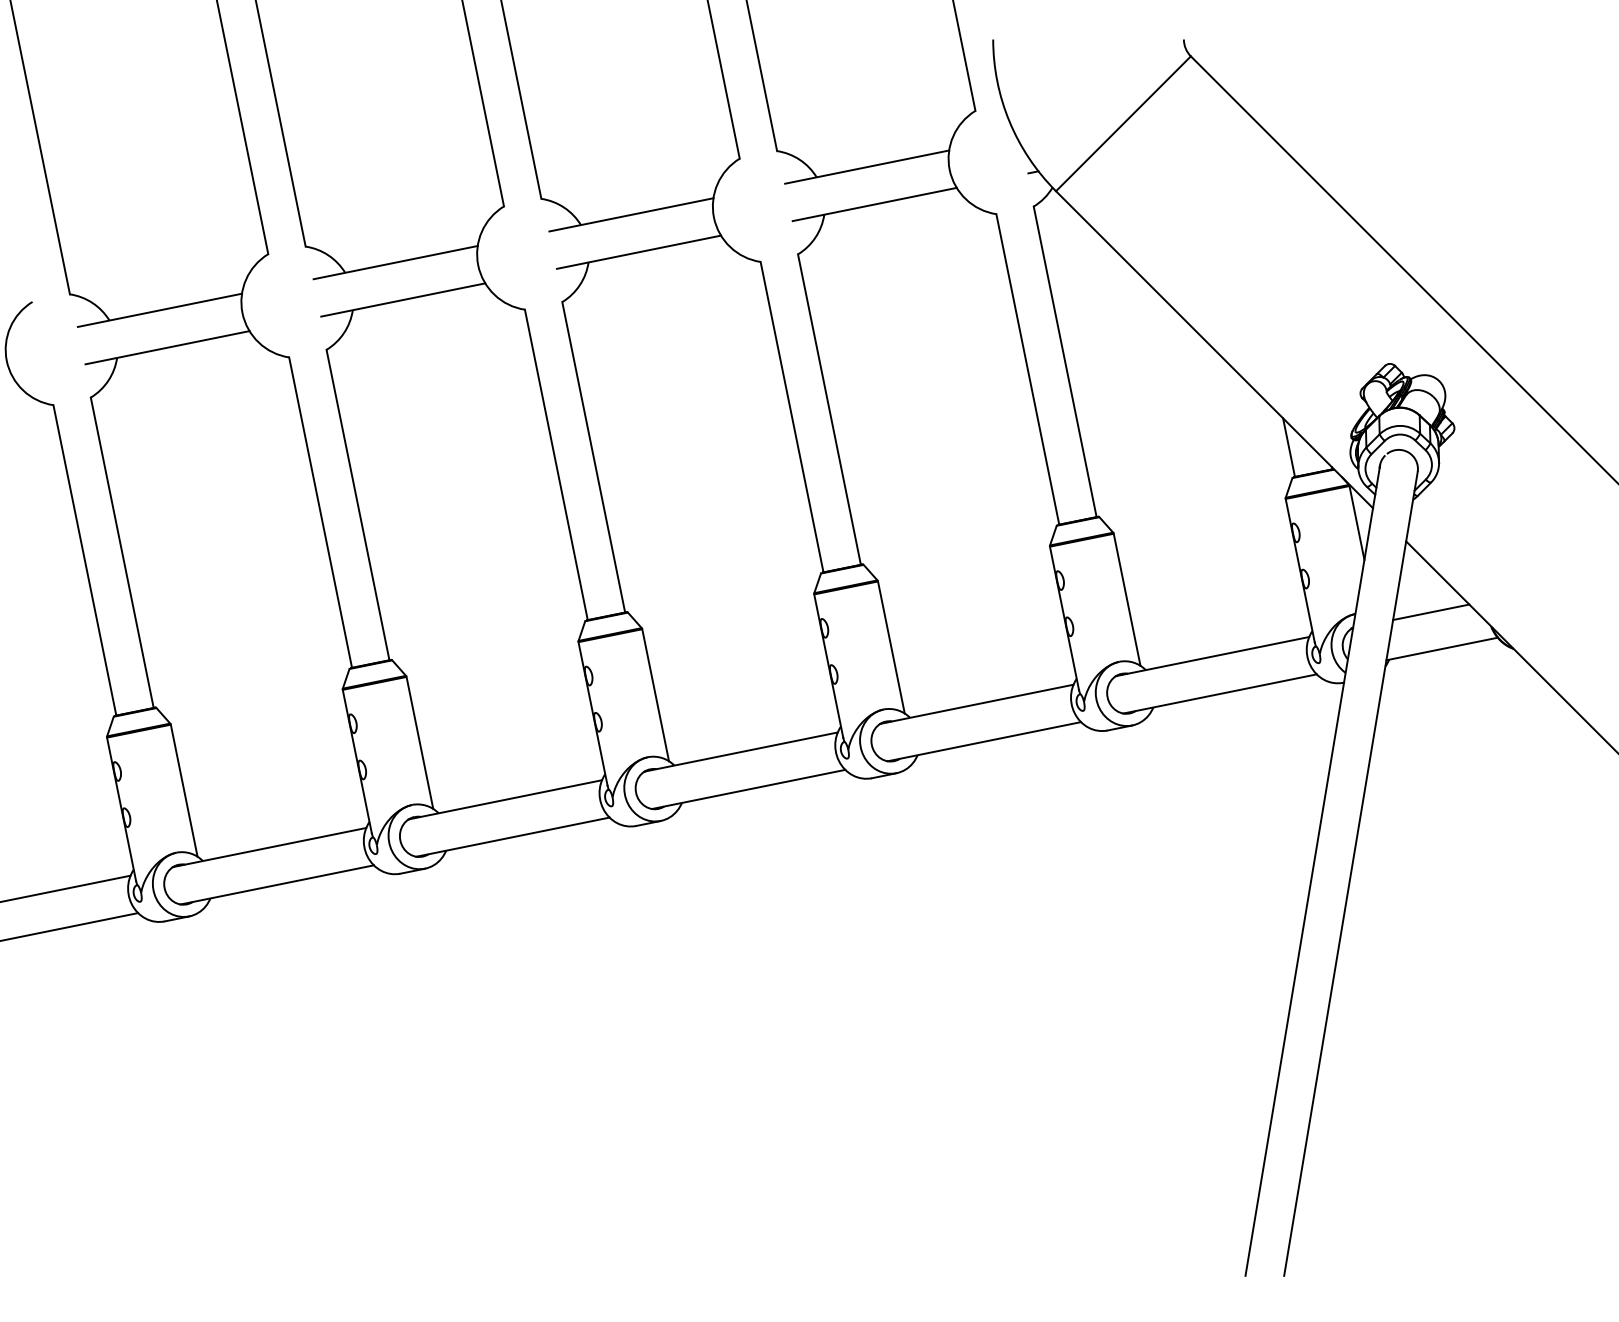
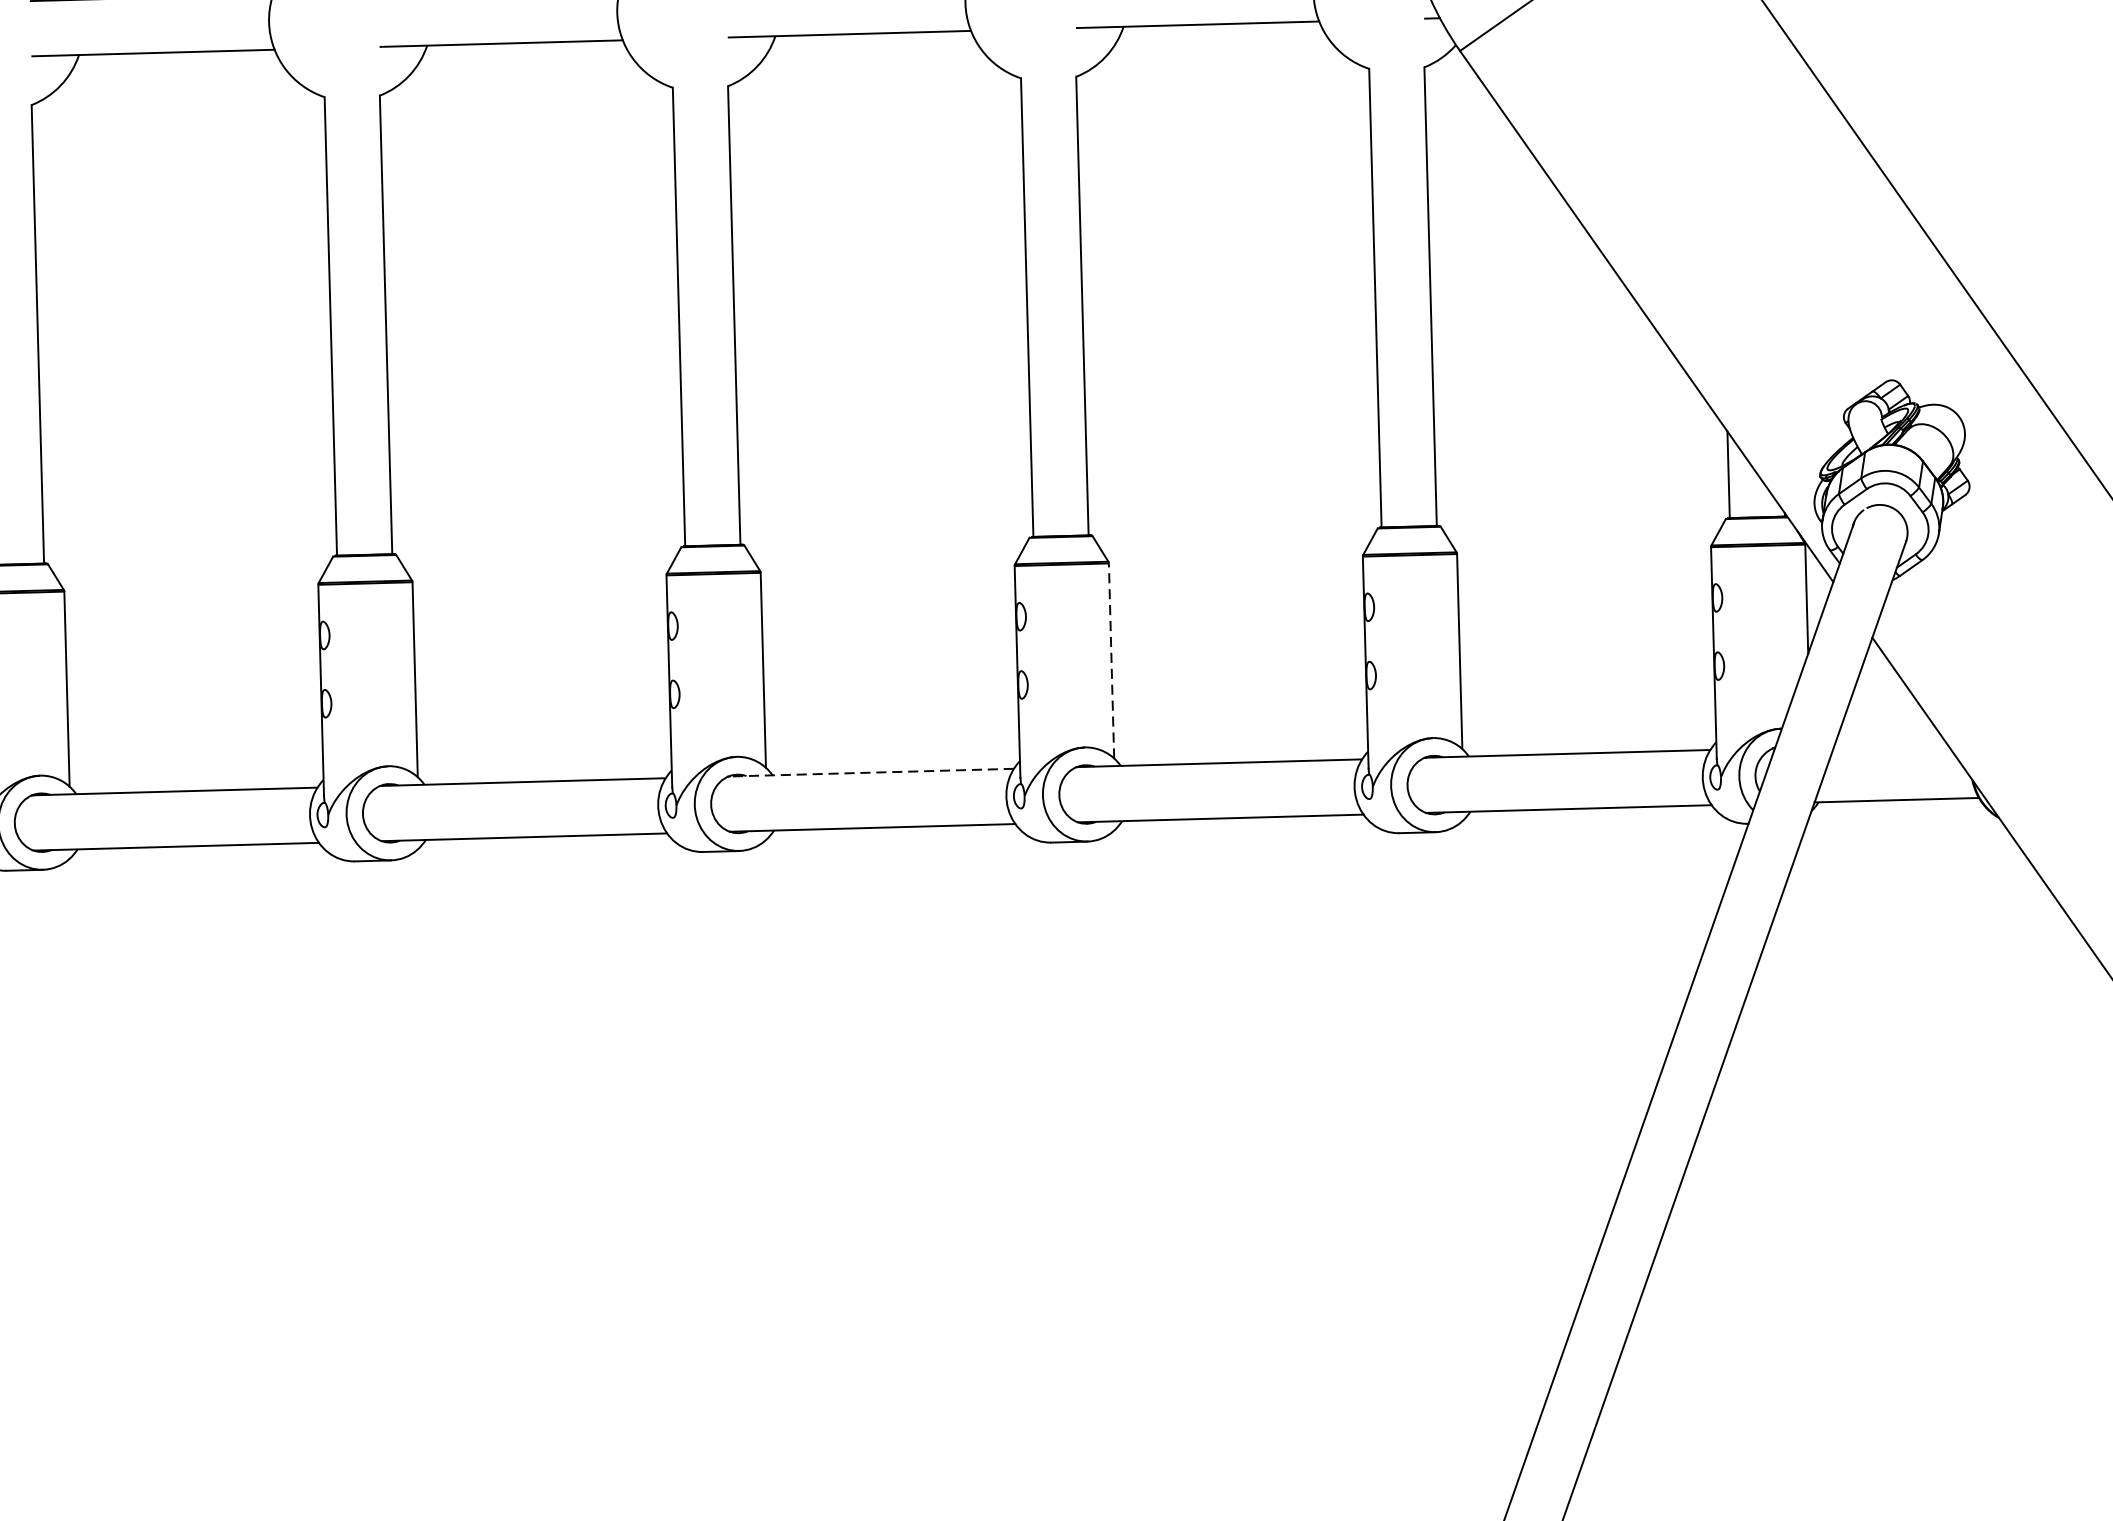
line: (1431, 612) -> (1890, 745), removed
line: (891, 647) -> (1111, 660), solid -> dashed
line: (741, 752) -> (871, 773), solid -> dashed

